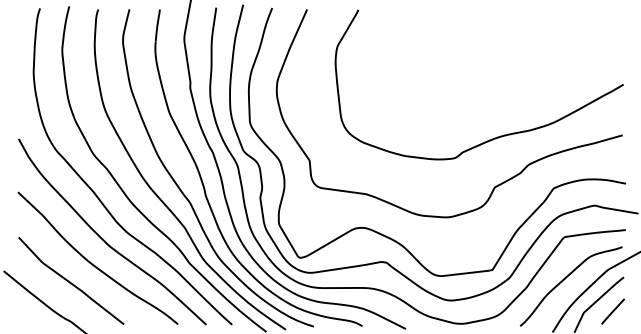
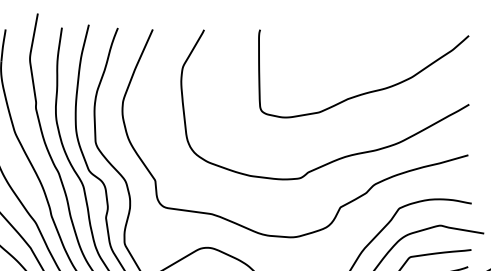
curve: (522, 71) -> (368, 91), added

